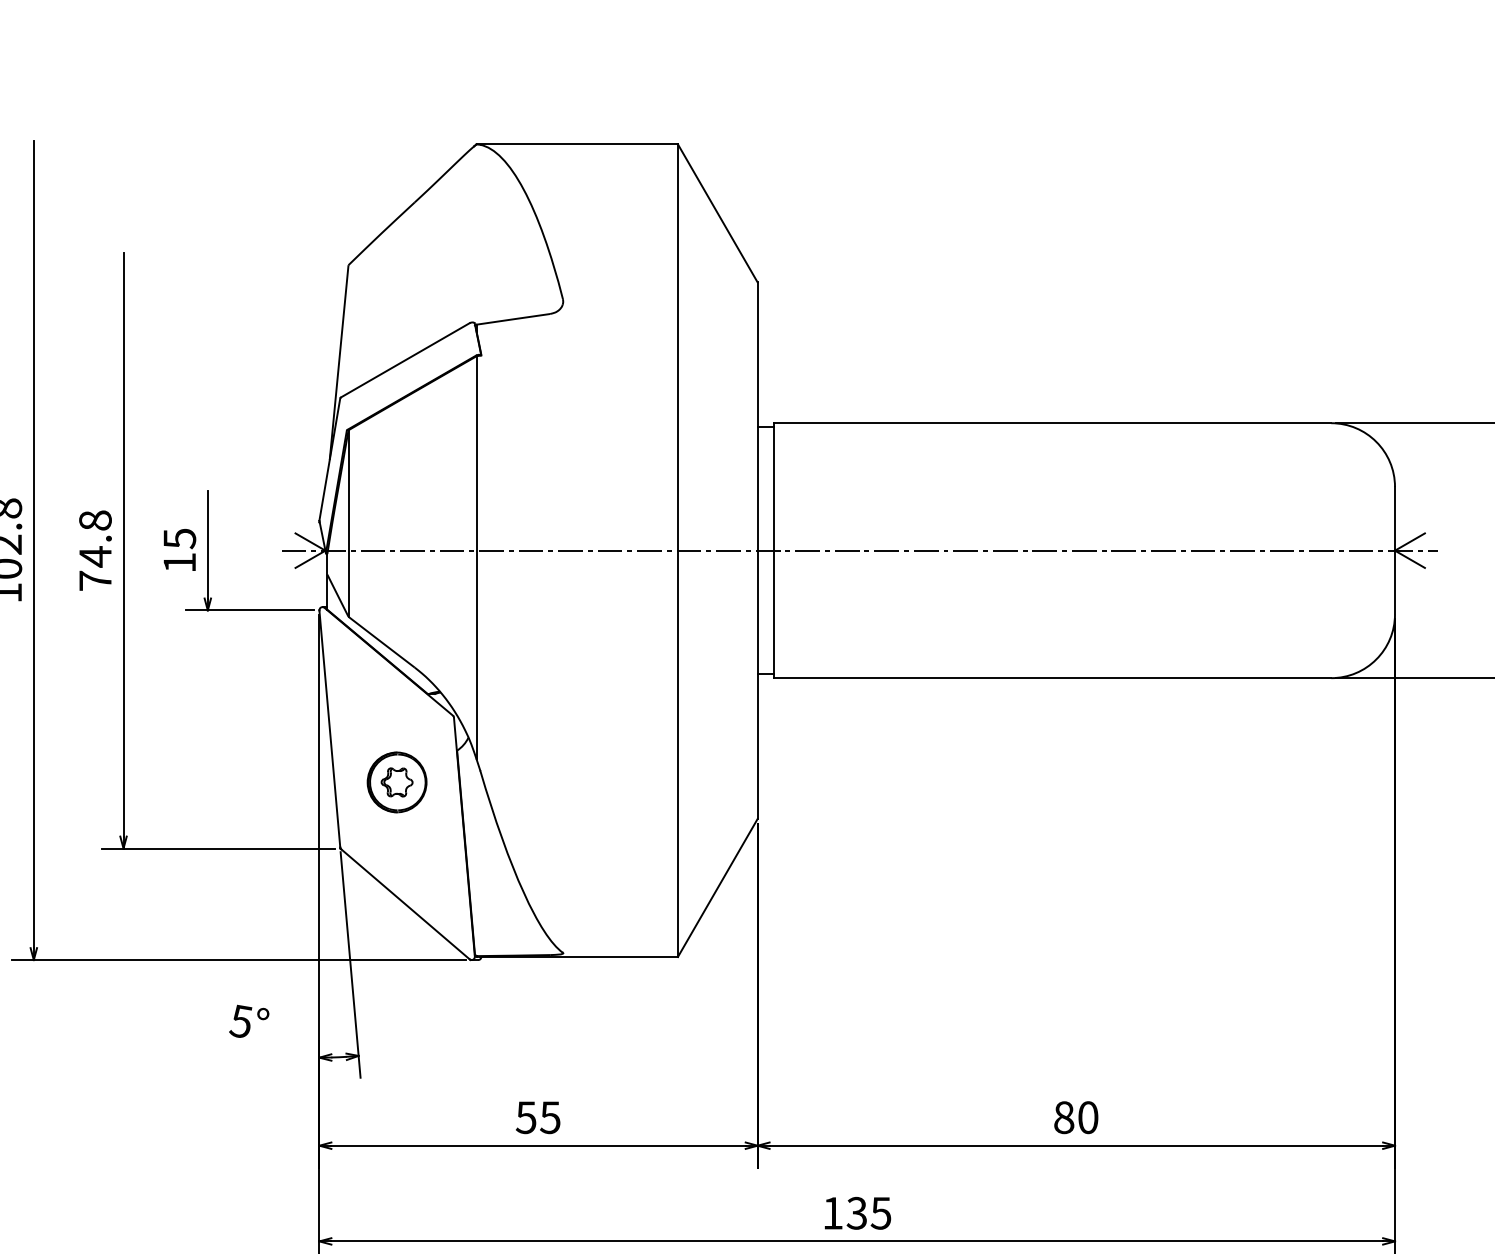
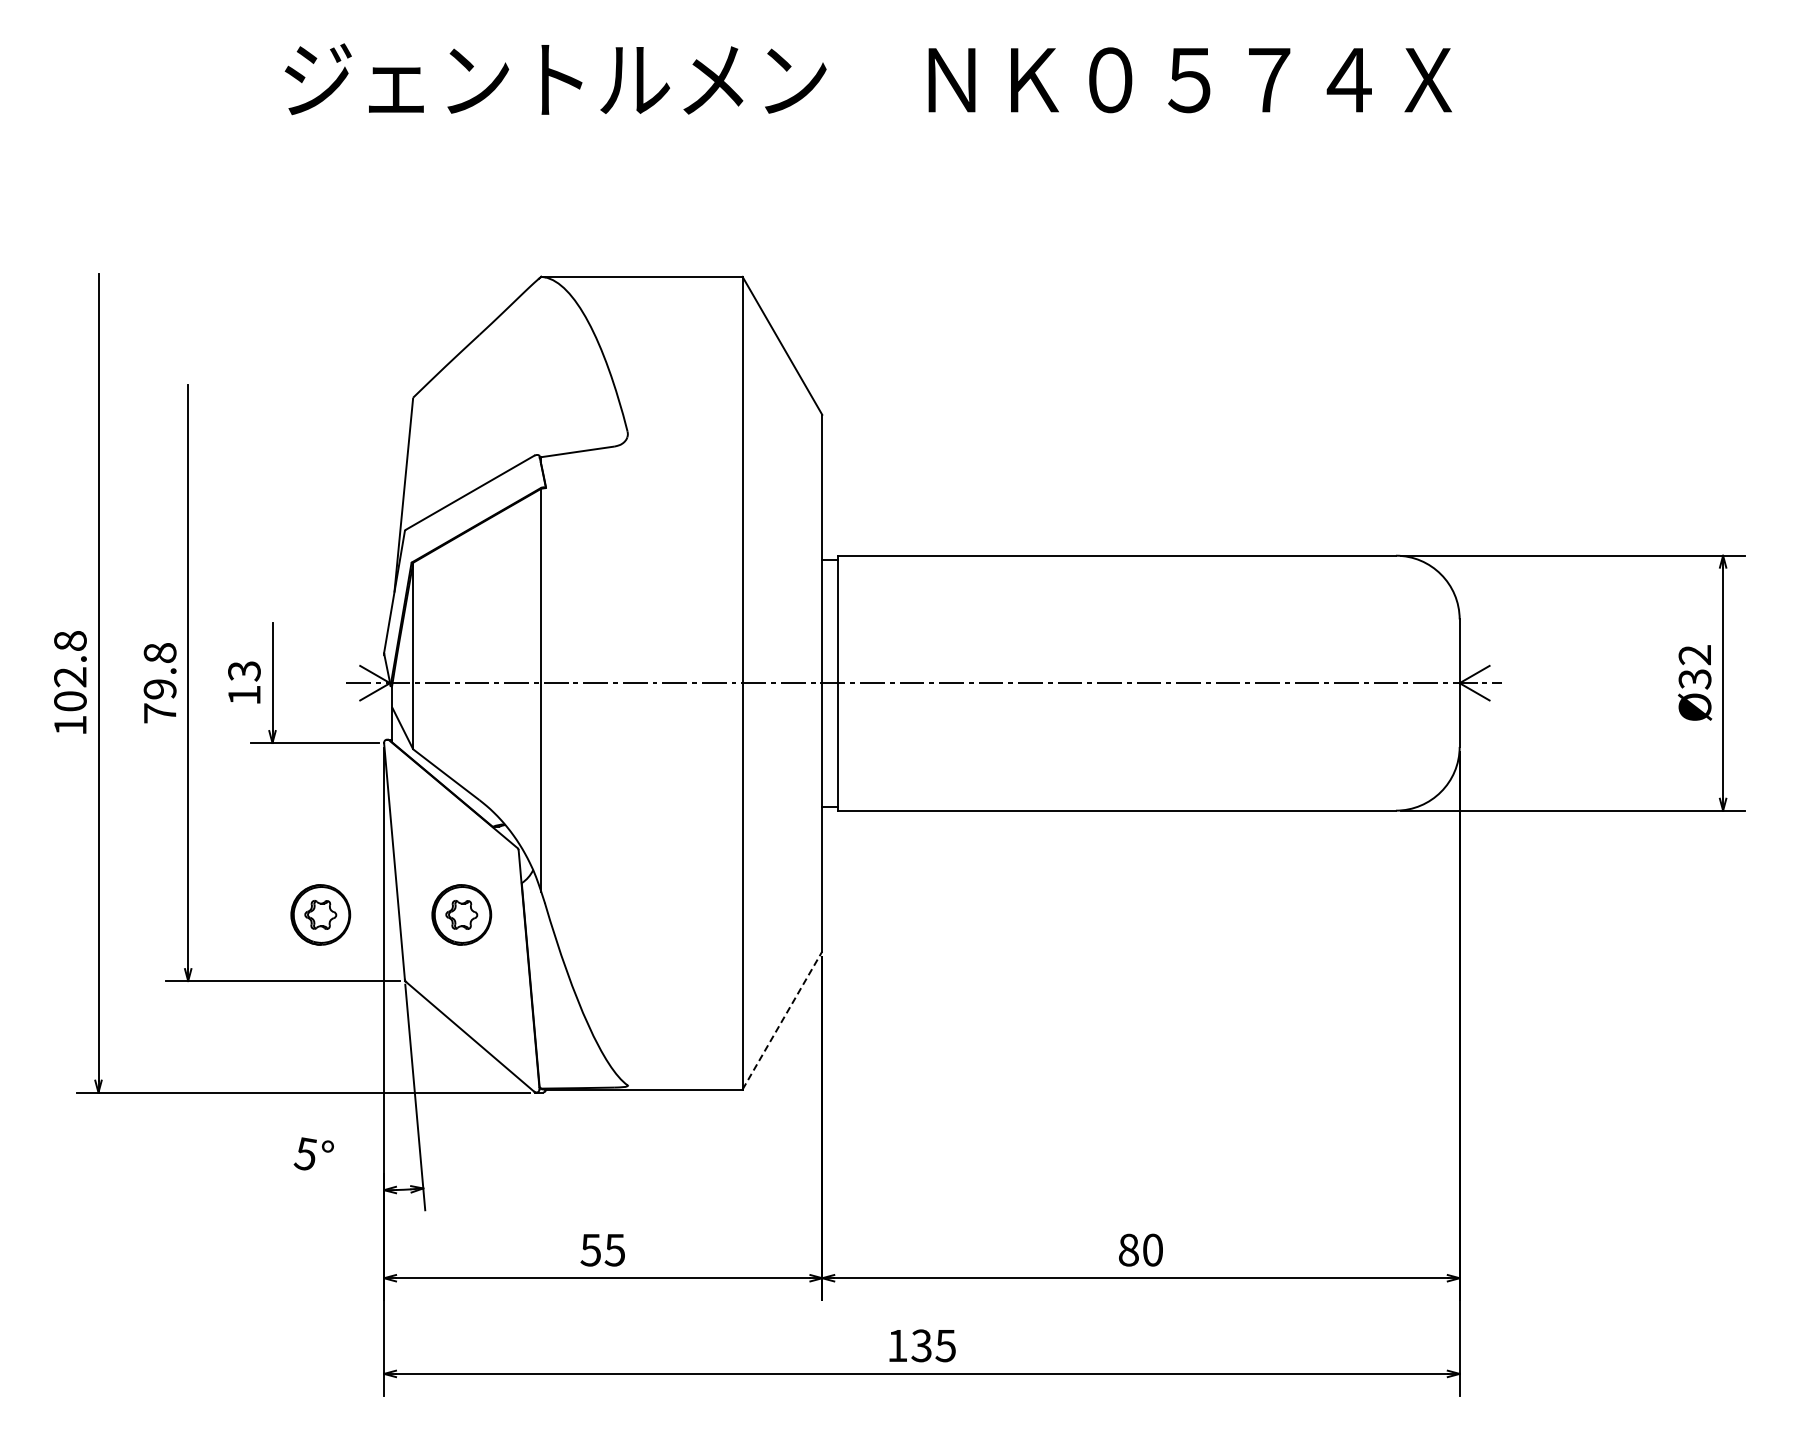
text: (179, 538) -> (244, 671), 15 -> 13
text: (94, 556) -> (159, 689), 74.8 -> 79.8
part: (255, 781) -> (320, 914), added
line: (717, 887) -> (782, 1020), solid -> dashed

